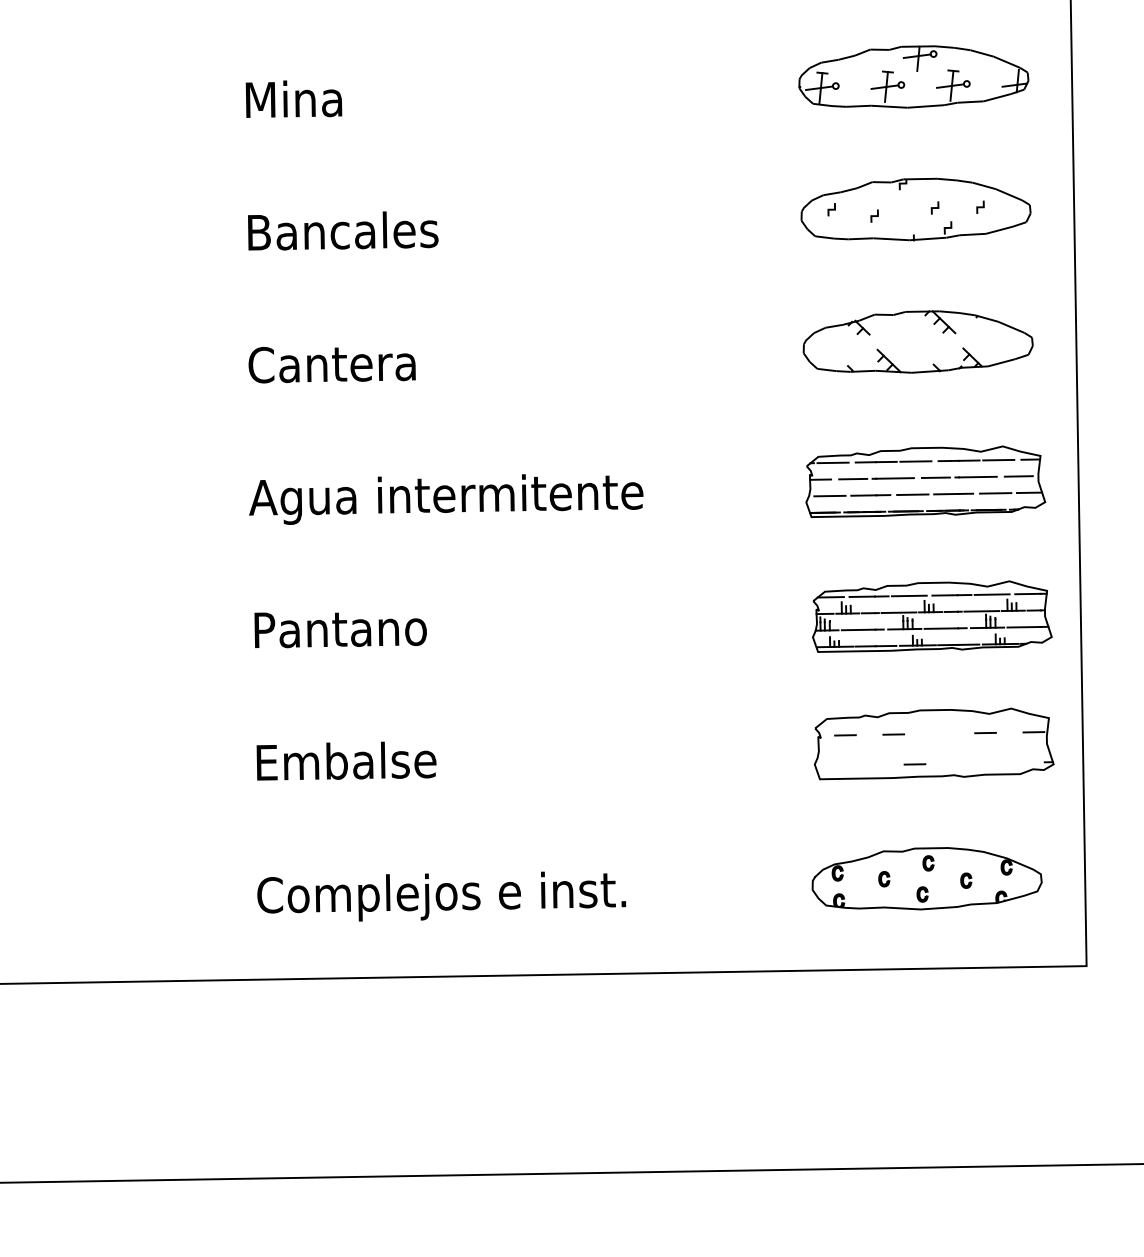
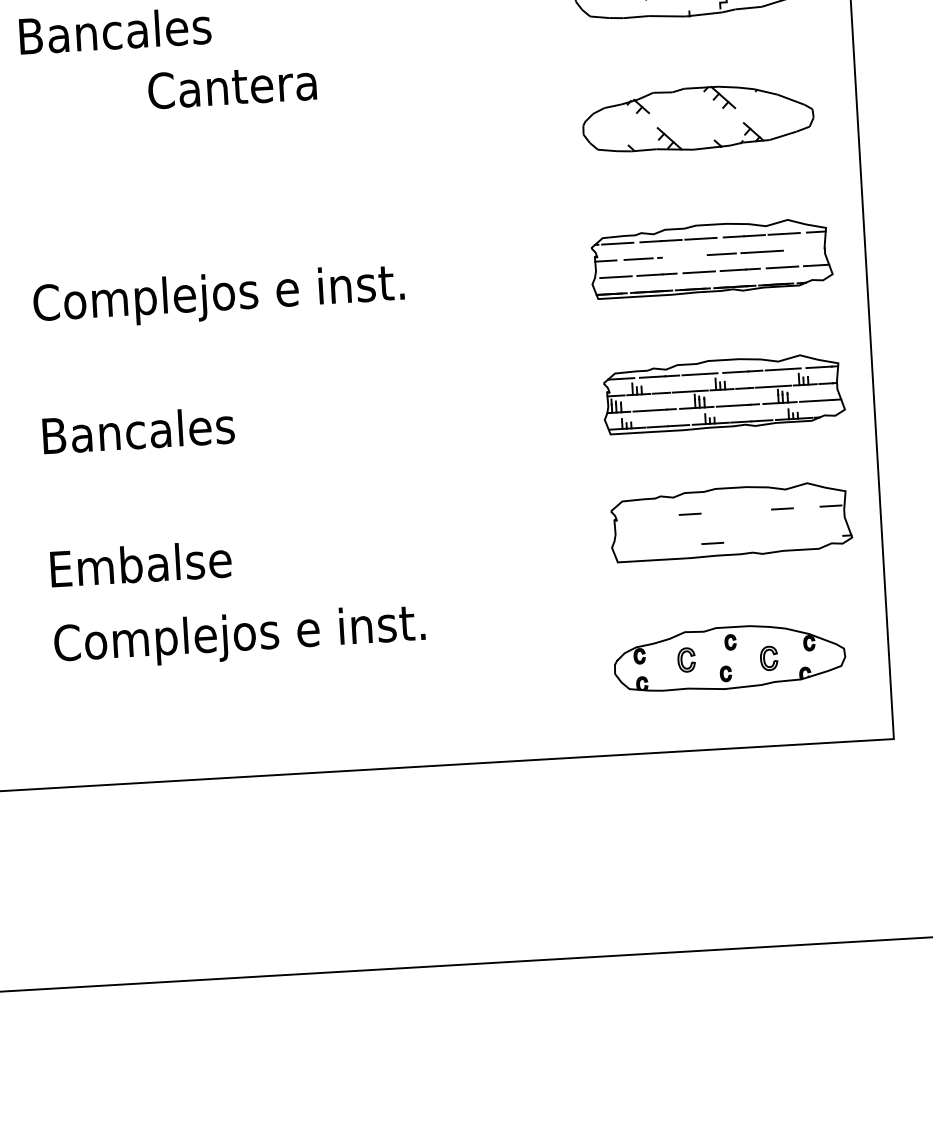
text: (331, 365) -> (231, 88), moved
line: (1018, 476) -> (804, 249), removed
line: (894, 478) -> (680, 256), removed
text: (446, 499) -> (230, 296), Agua intermitente -> Complejos e inst.
text: (352, 628) -> (141, 430), Pantano -> Bancales
line: (845, 735) -> (641, 517), removed
part: (884, 879) -> (686, 660), size x1.6
part: (966, 880) -> (769, 658), size x1.6
text: (441, 896) -> (239, 636), moved

